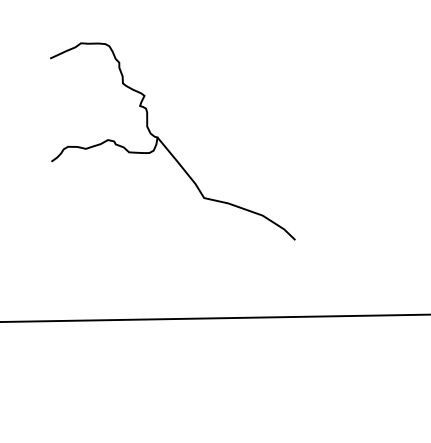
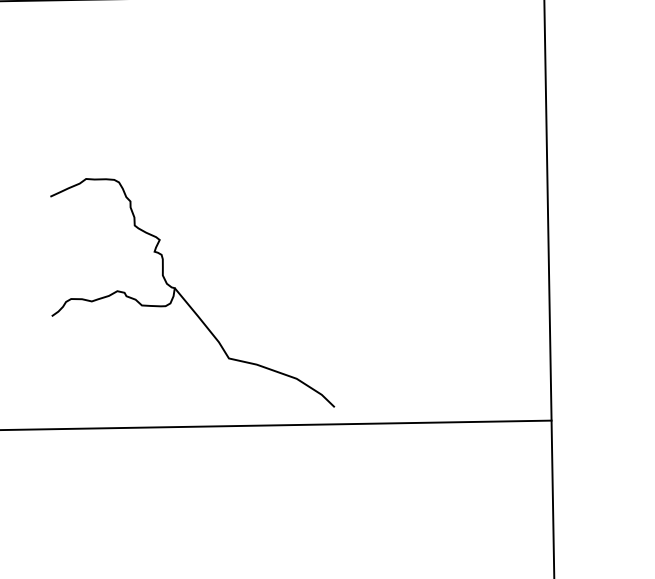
part: (166, 147) -> (185, 299), moved

